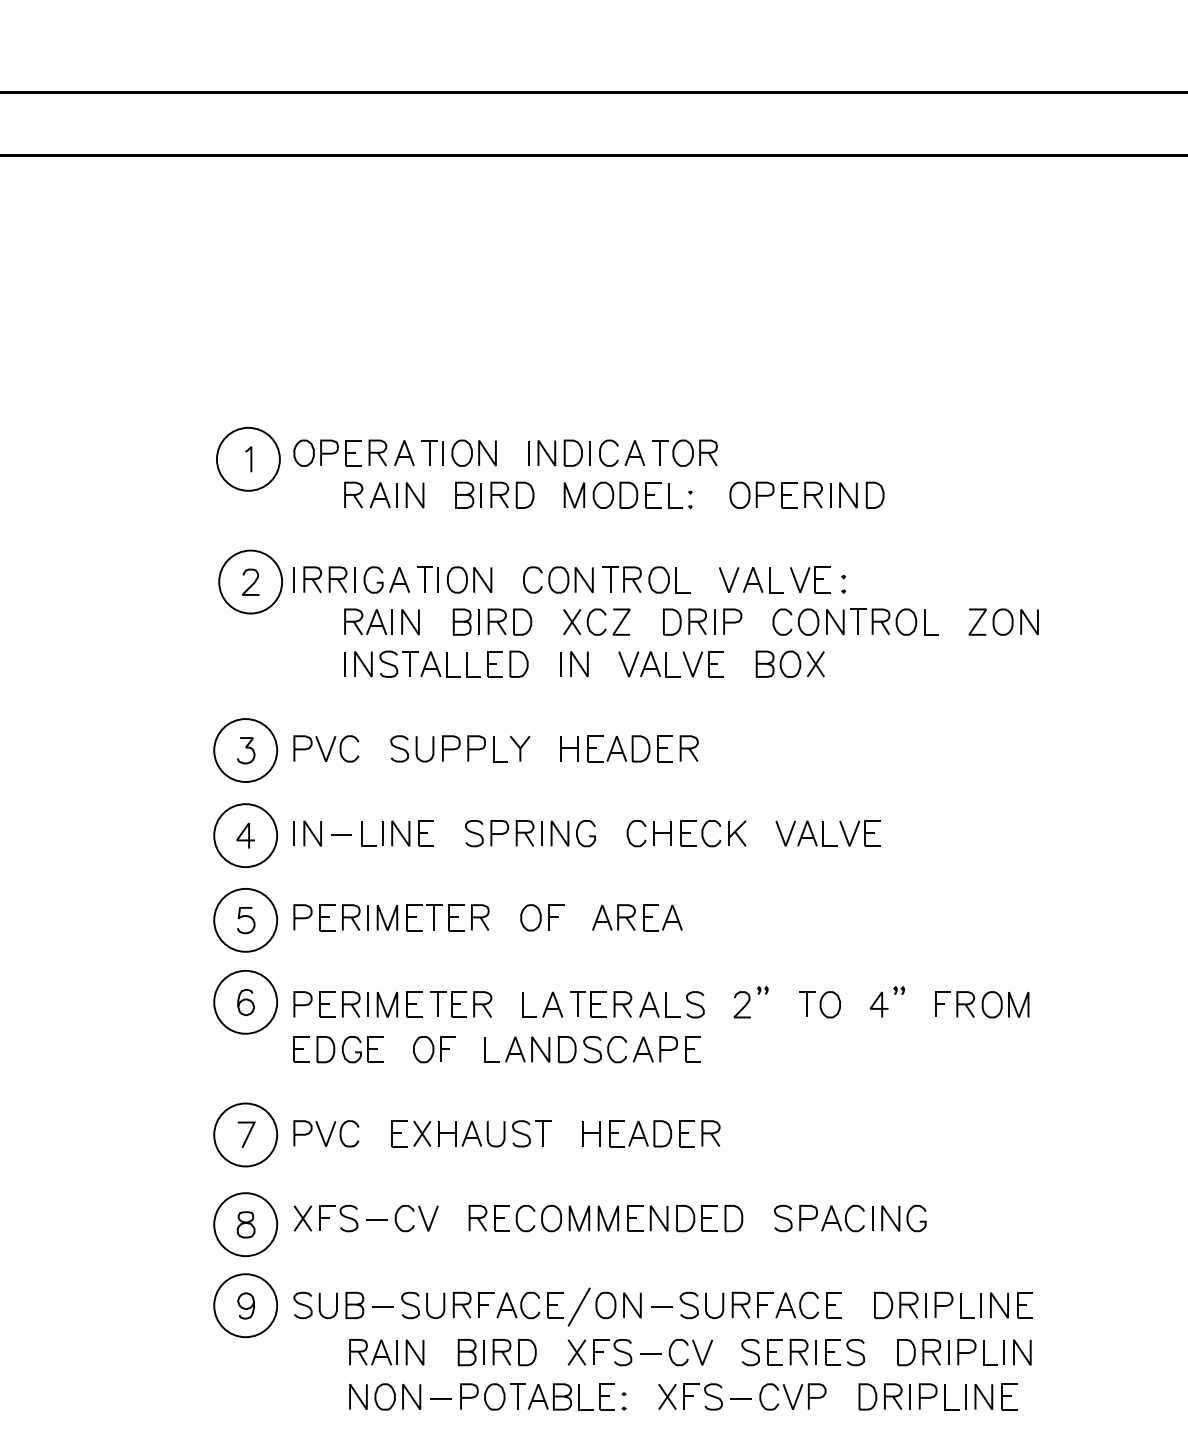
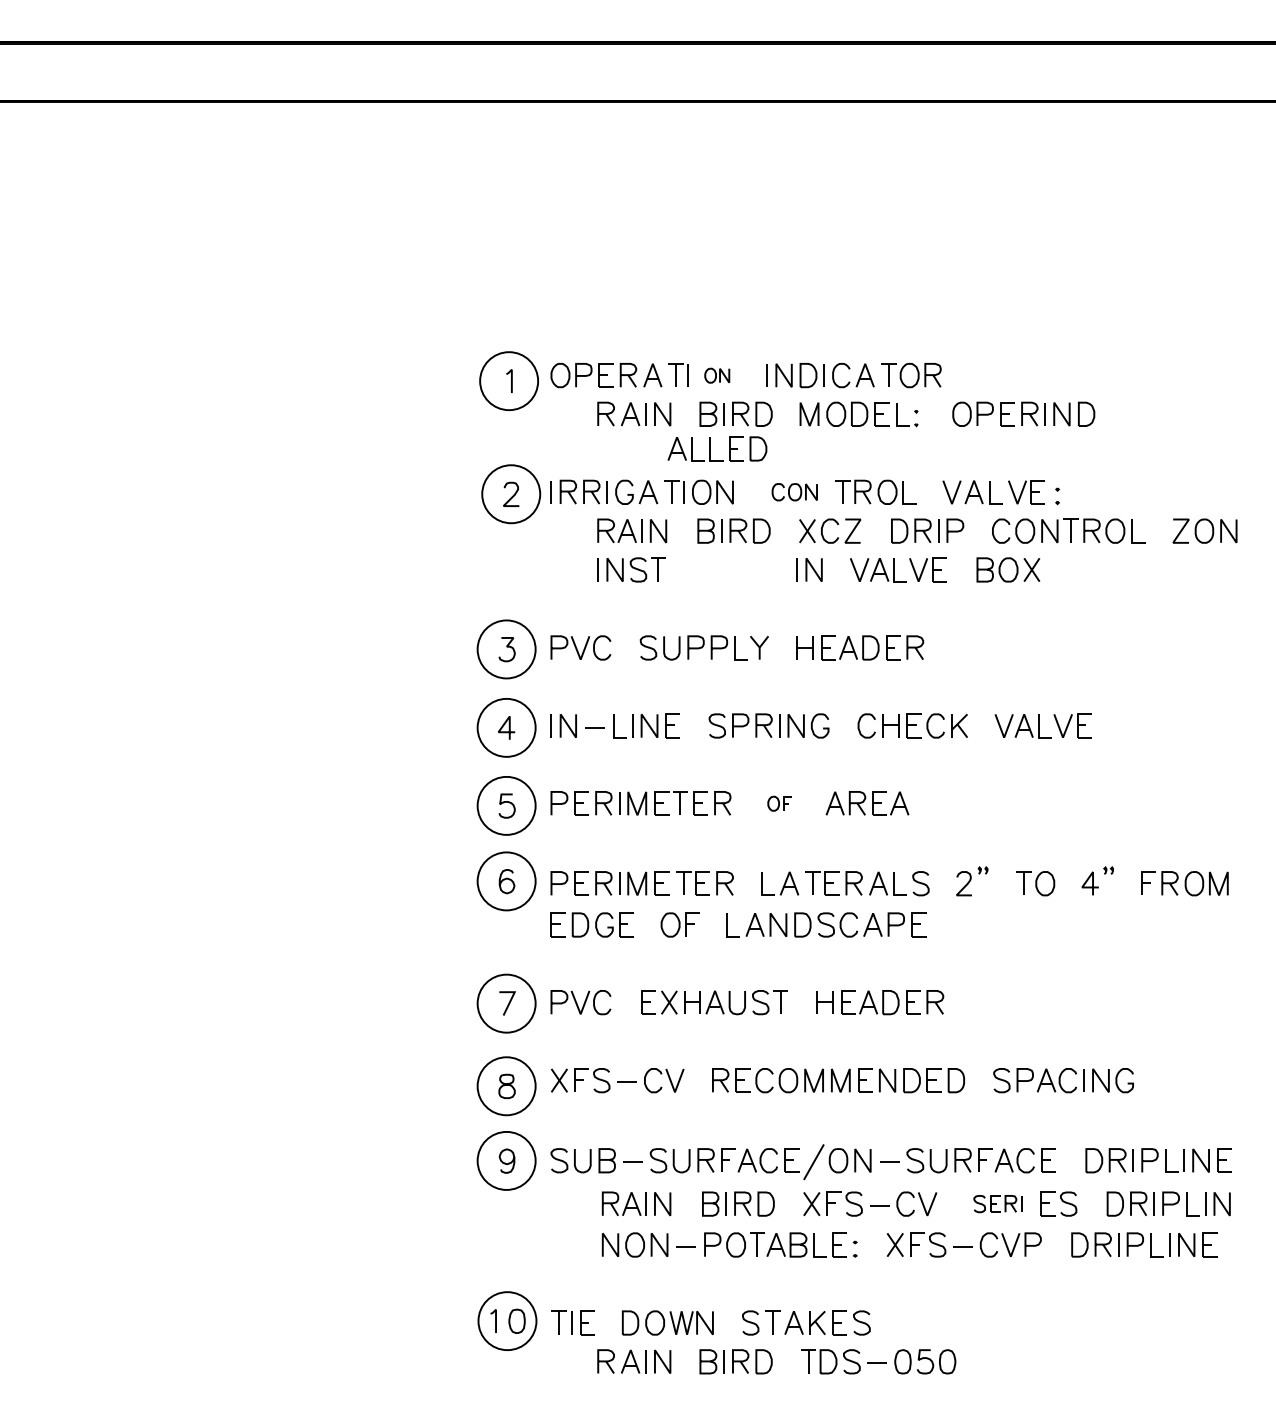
part: (474, 453) -> (717, 375), size x0.6
part: (558, 579) -> (794, 491), size x0.7
part: (466, 663) -> (710, 448), moved
part: (541, 917) -> (779, 803), size x0.6
part: (778, 1351) -> (997, 1203), size x0.7

